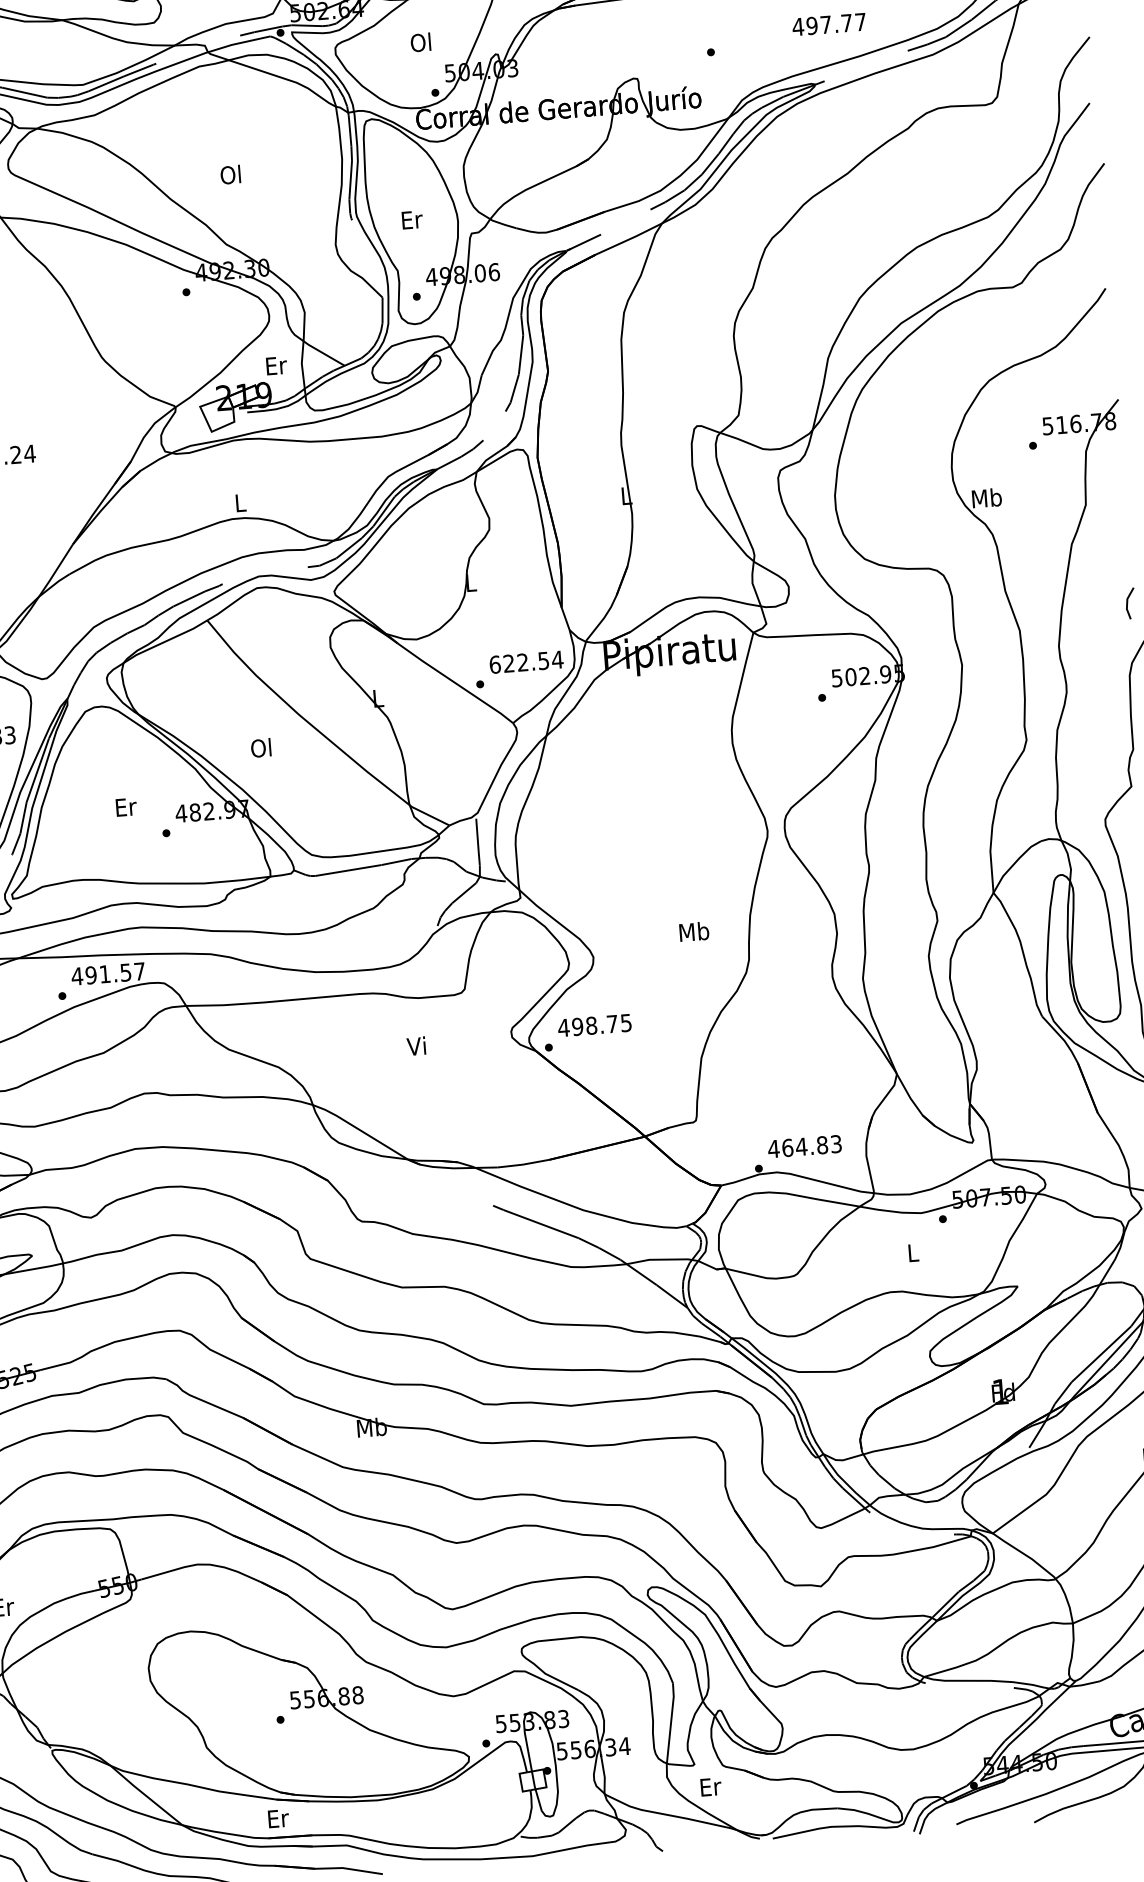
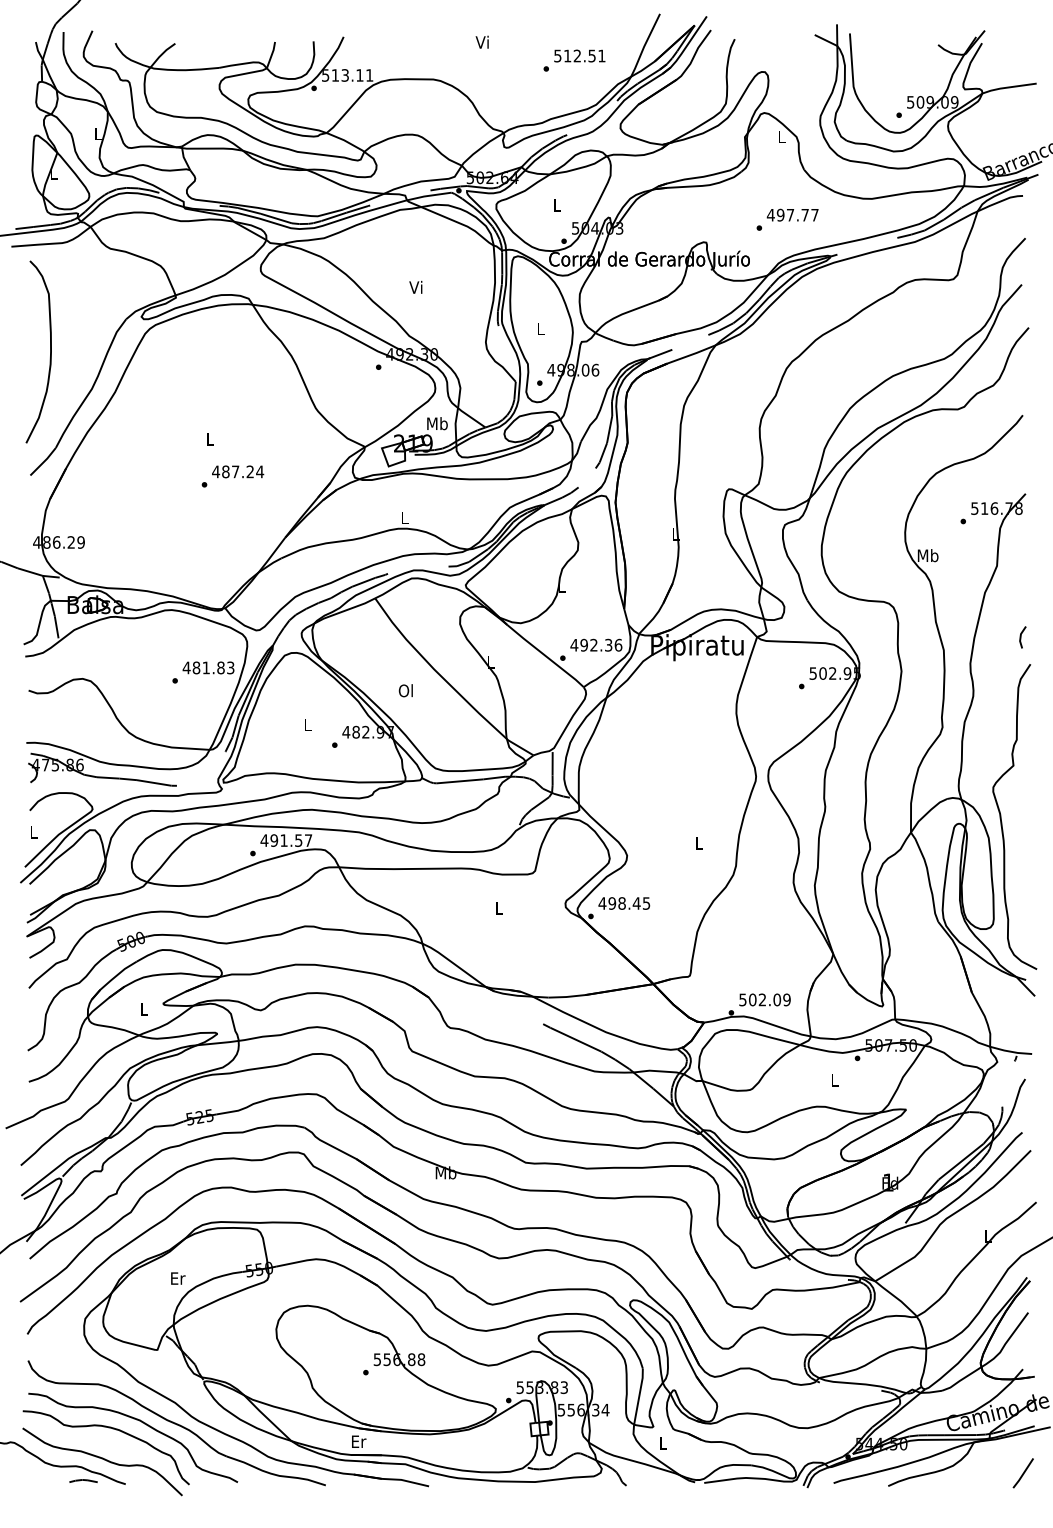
text: (828, 23) -> (792, 214), moved
text: (420, 41) -> (556, 204), Ol -> L
text: (231, 173) -> (416, 286), Ol -> Vi
text: (411, 219) -> (540, 328), Er -> L
text: (276, 365) -> (437, 423), Er -> Mb
text: (526, 661) -> (596, 644), 622.54 -> 492.36
text: (126, 806) -> (308, 724), Er -> L
text: (694, 930) -> (699, 842), Mb -> L
text: (612, 1024) -> (636, 903), 498.75 -> 498.45
text: (415, 1045) -> (497, 907), Vi -> L
text: (804, 1146) -> (764, 999), 464.83 -> 502.09
text: (710, 1787) -> (663, 1443), Er -> L

